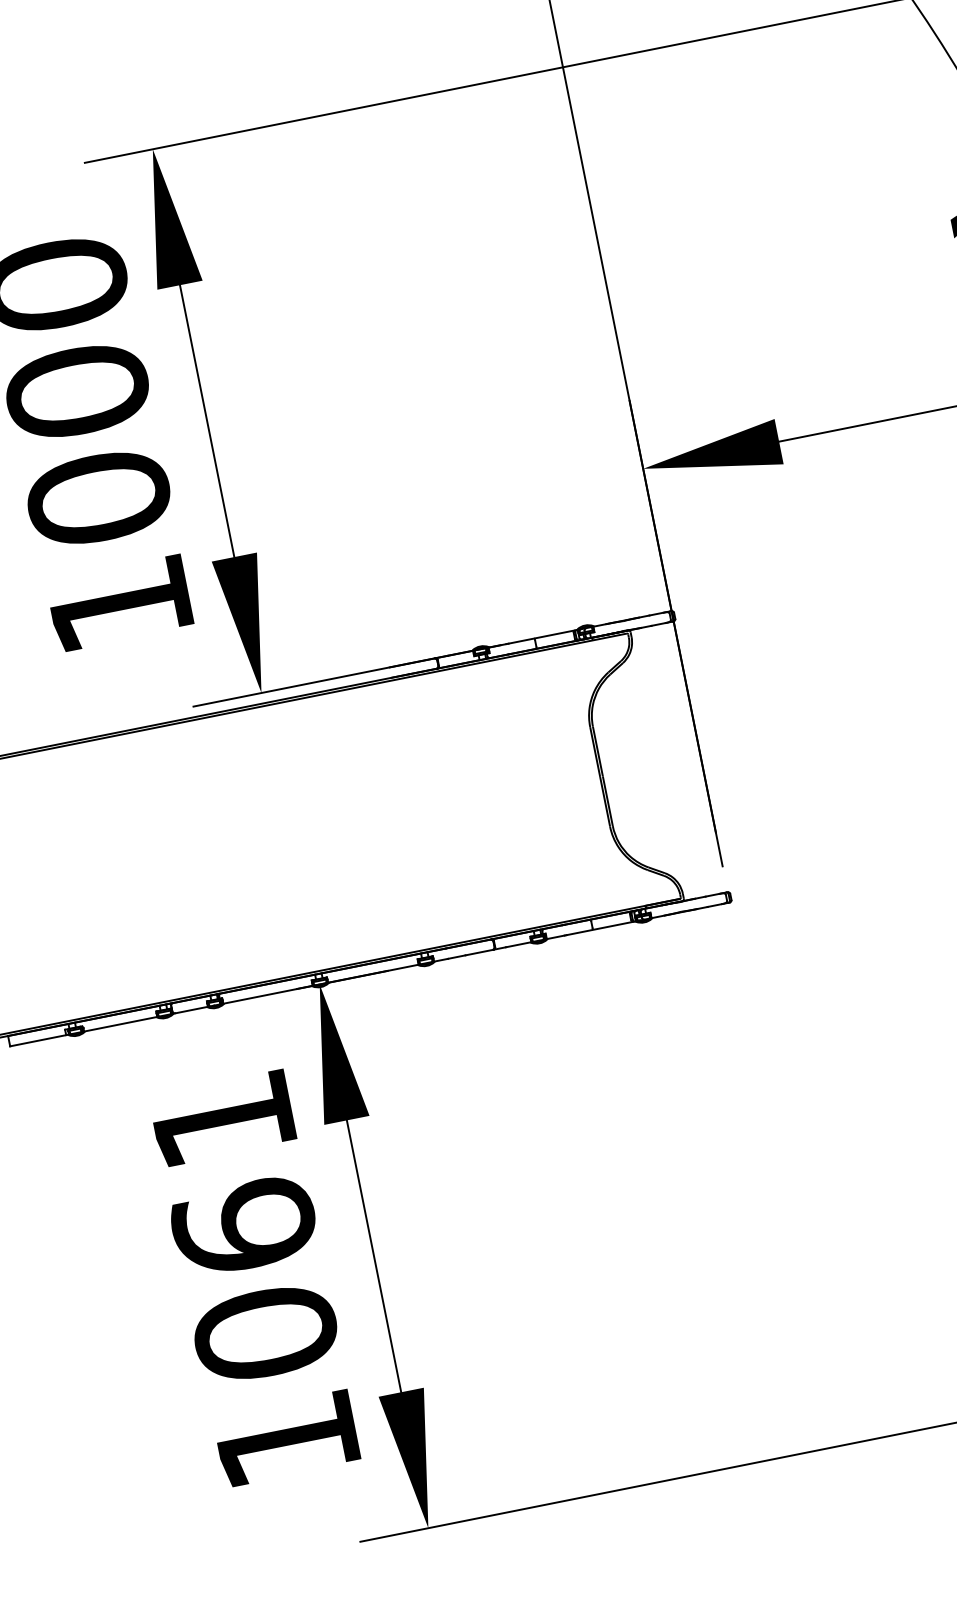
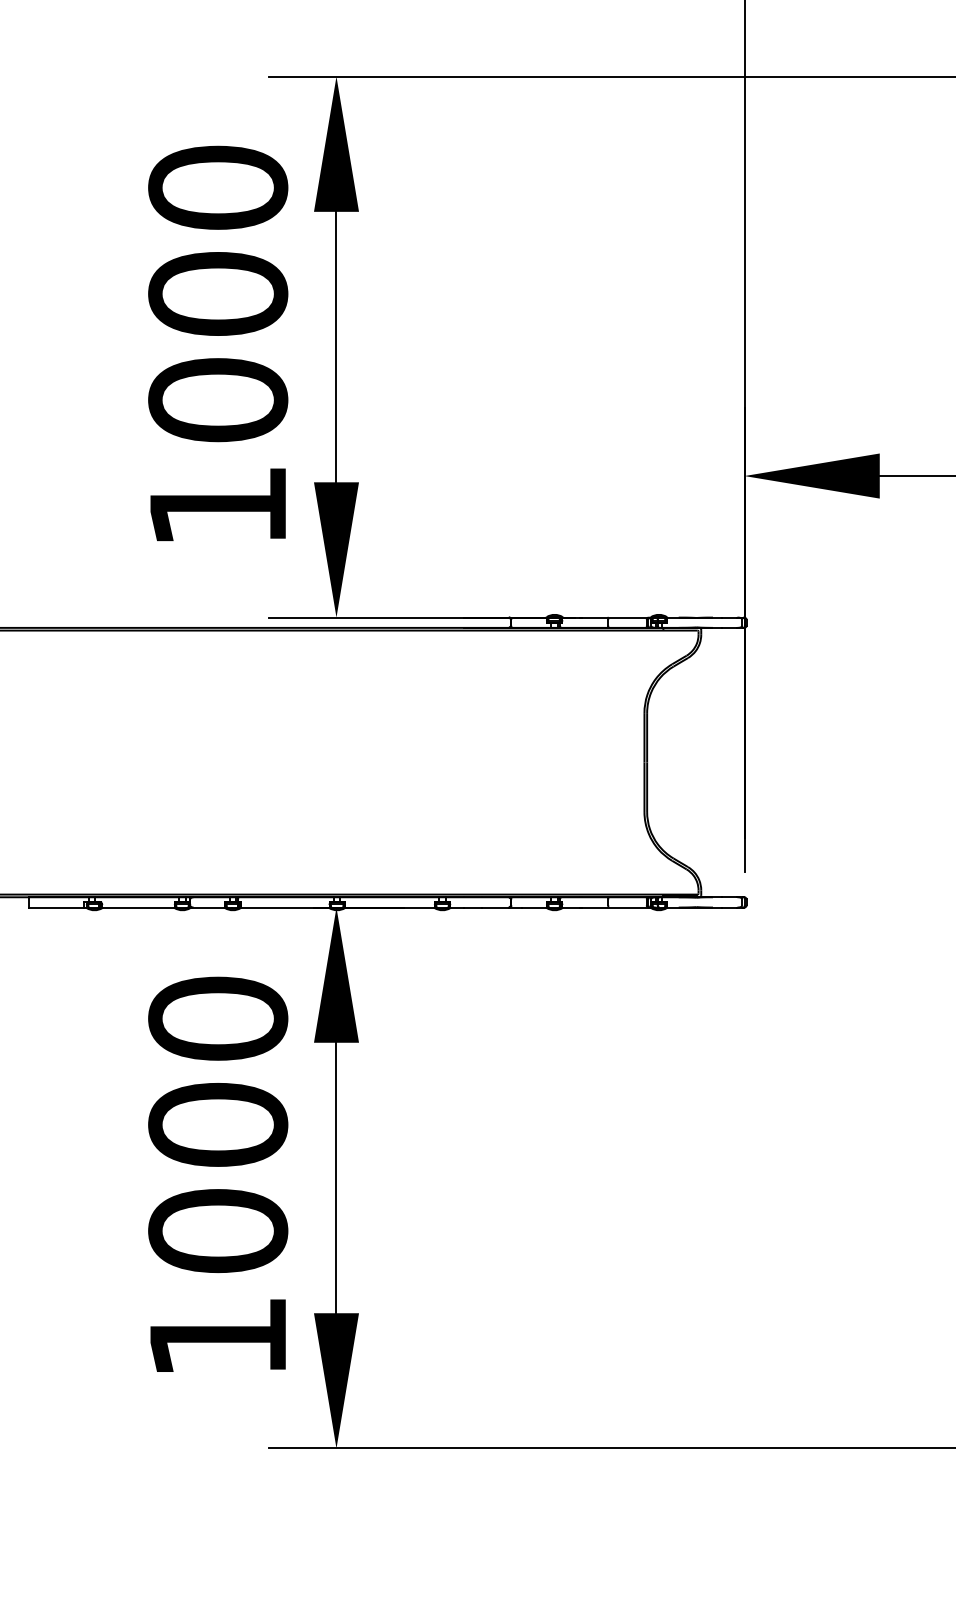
text: (234, 1172) -> (218, 1071), 1061 -> 1000

